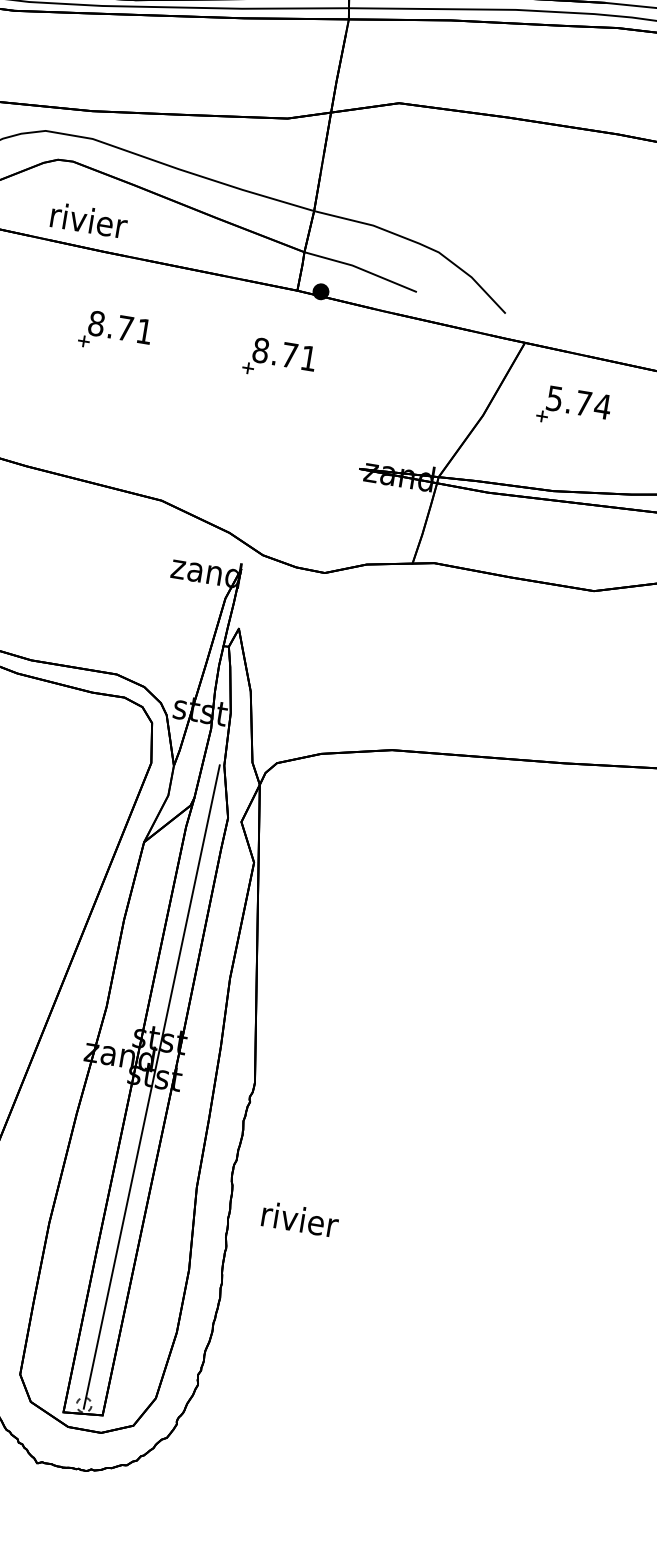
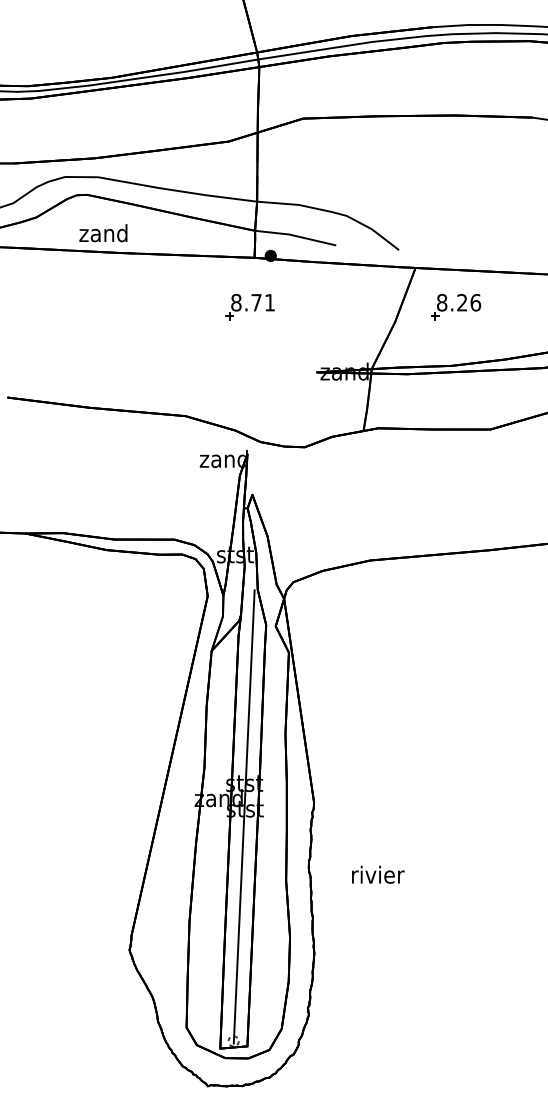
text: (88, 220) -> (104, 233), rivier -> zand
part: (114, 333) -> (134, 307), removed
text: (579, 402) -> (459, 302), 5.74 -> 8.26
text: (300, 1219) -> (378, 874), moved

